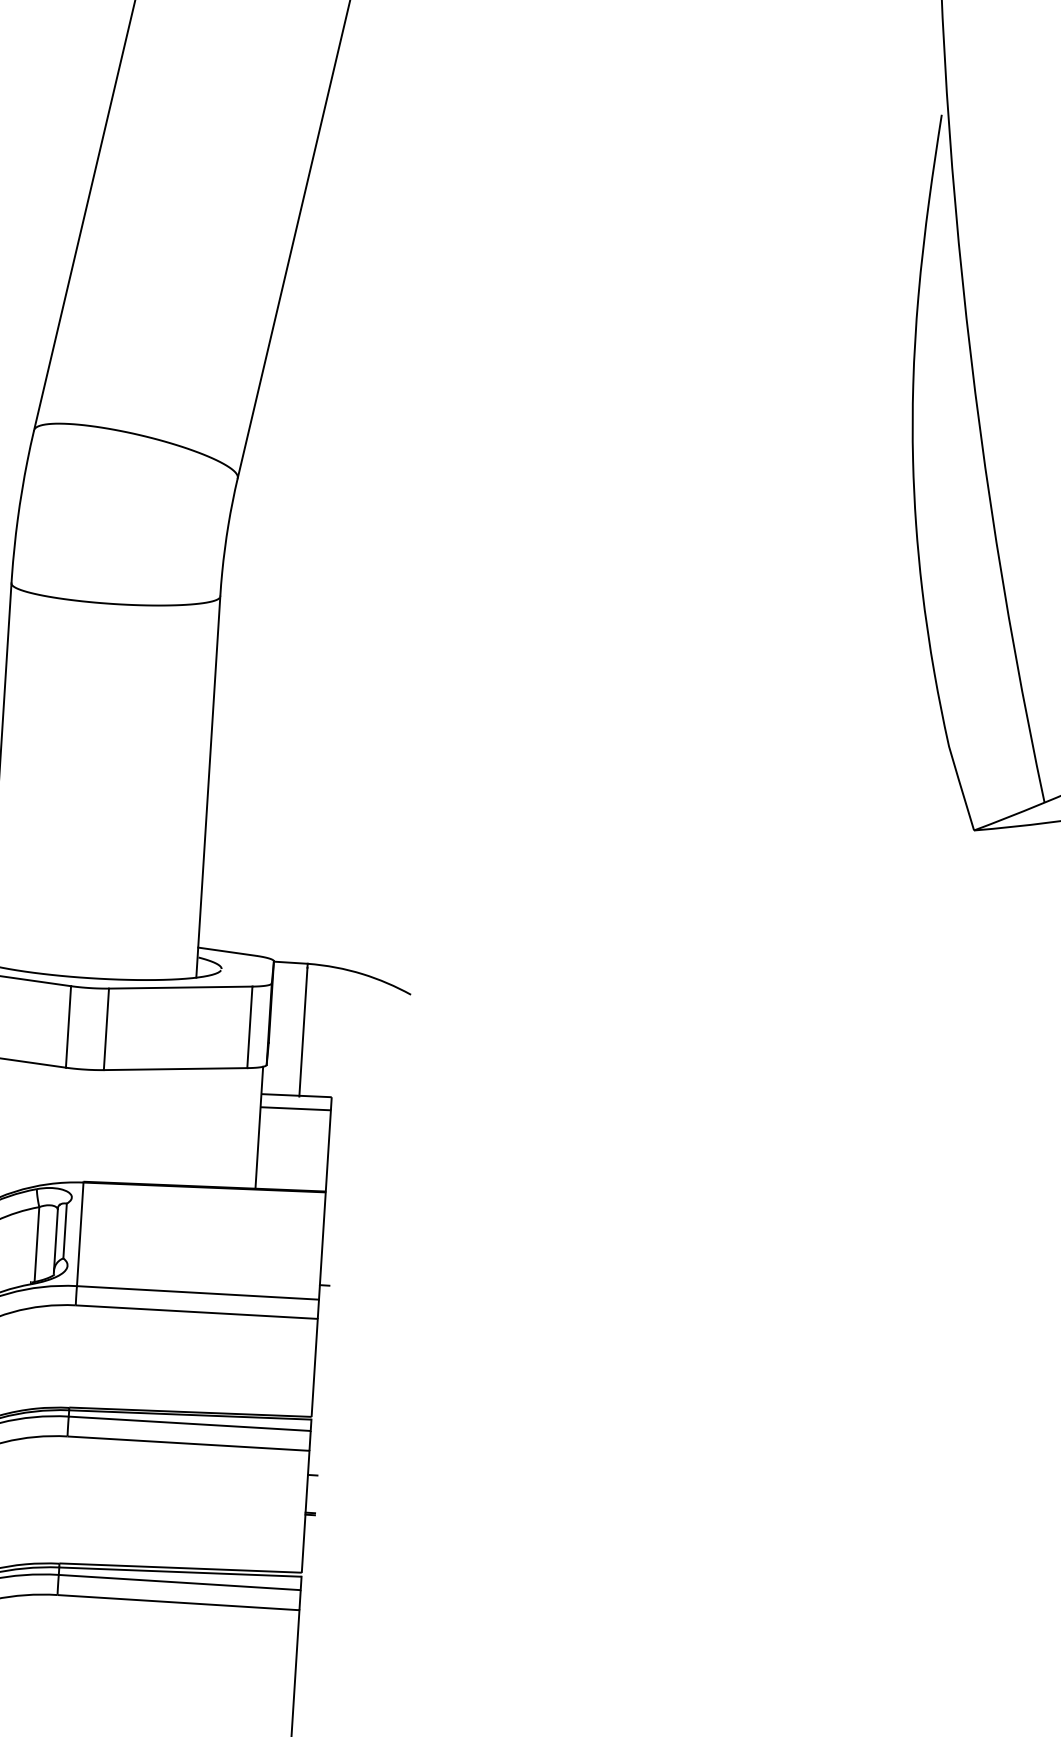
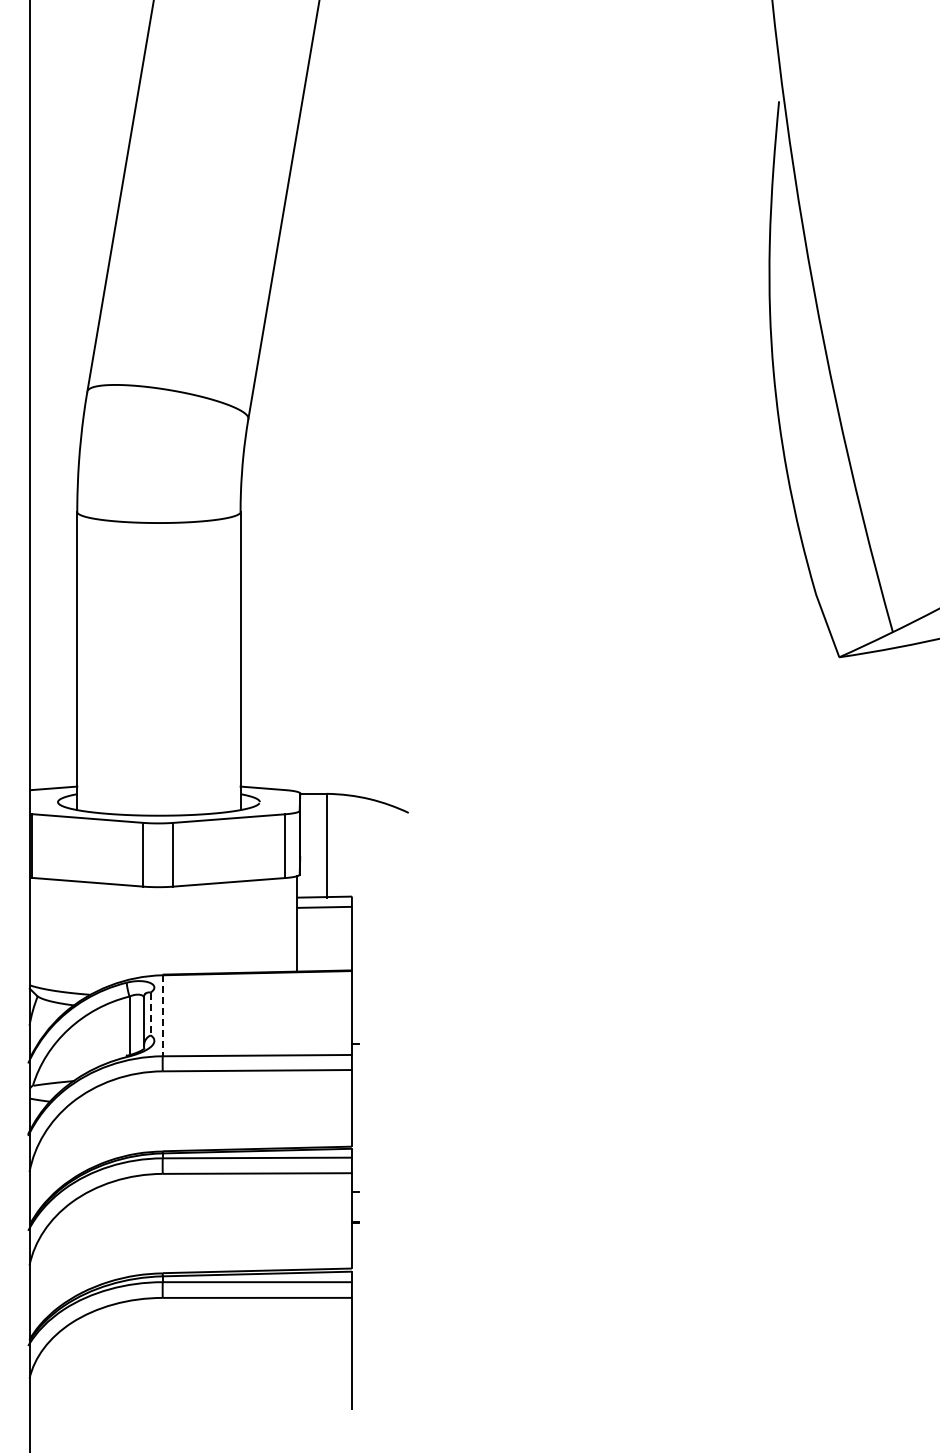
line: (64, 1231) -> (150, 1014), solid -> dashed
line: (79, 1235) -> (162, 1016), solid -> dashed

